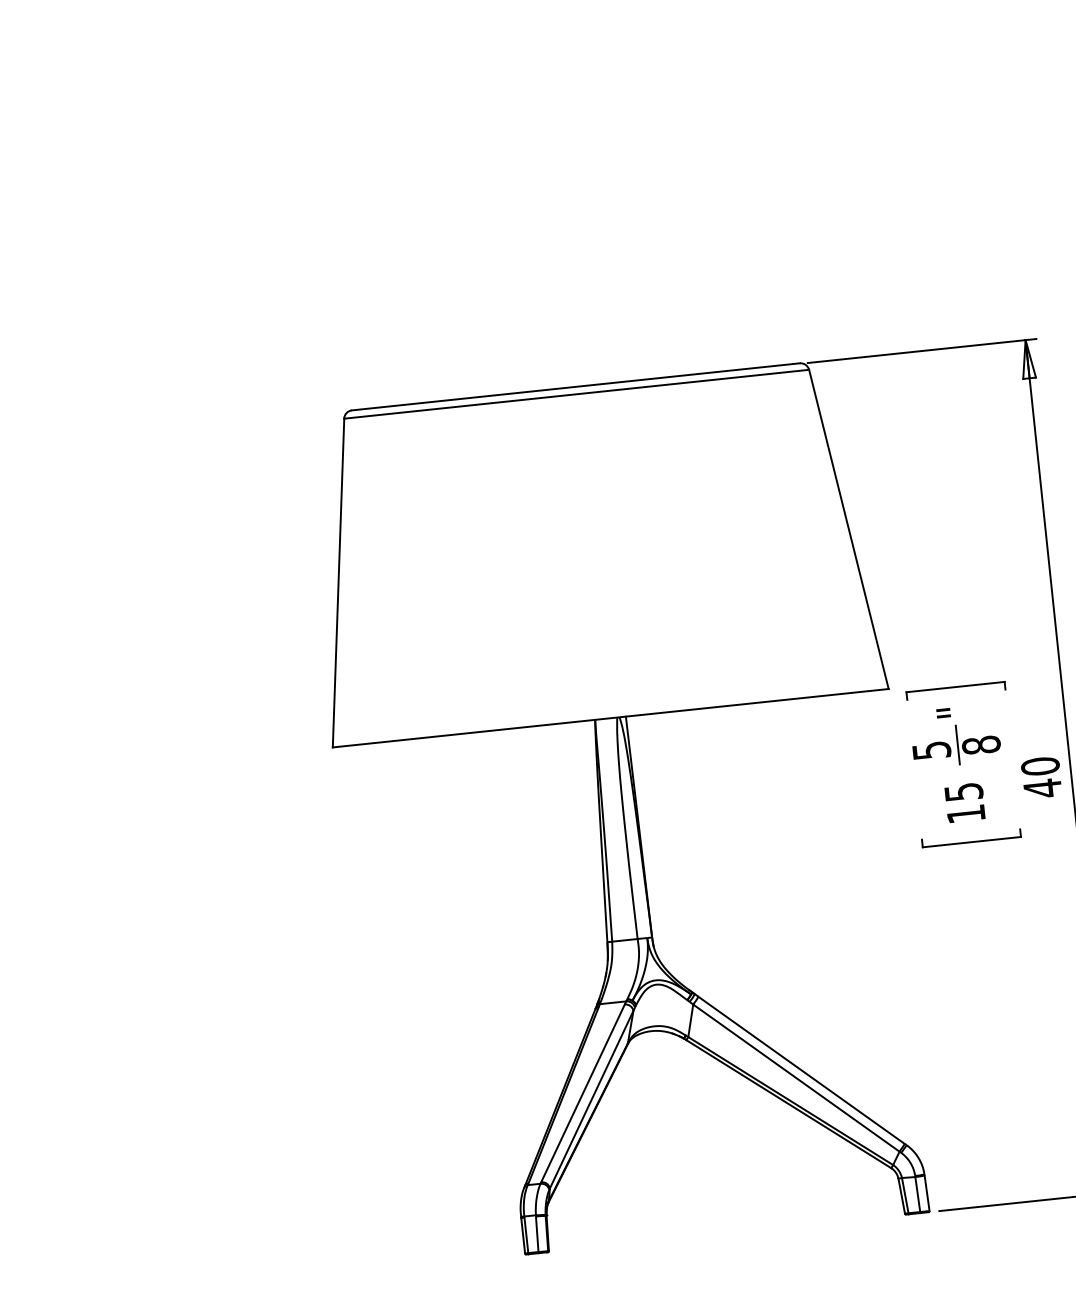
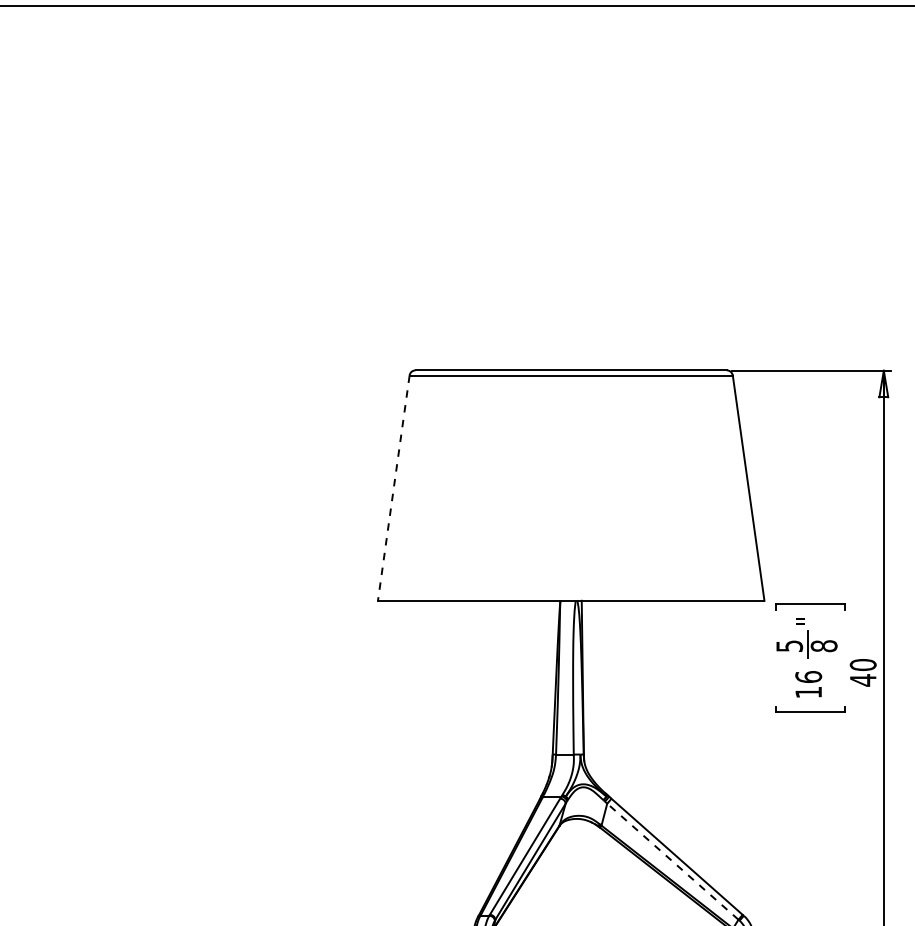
line: (338, 583) -> (393, 488), solid -> dashed
text: (963, 791) -> (808, 676), 15 -> 16
line: (795, 1077) -> (672, 861), solid -> dashed

